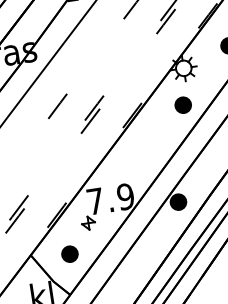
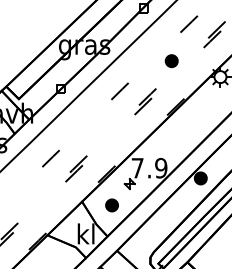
part: (182, 105) -> (171, 61), moved

